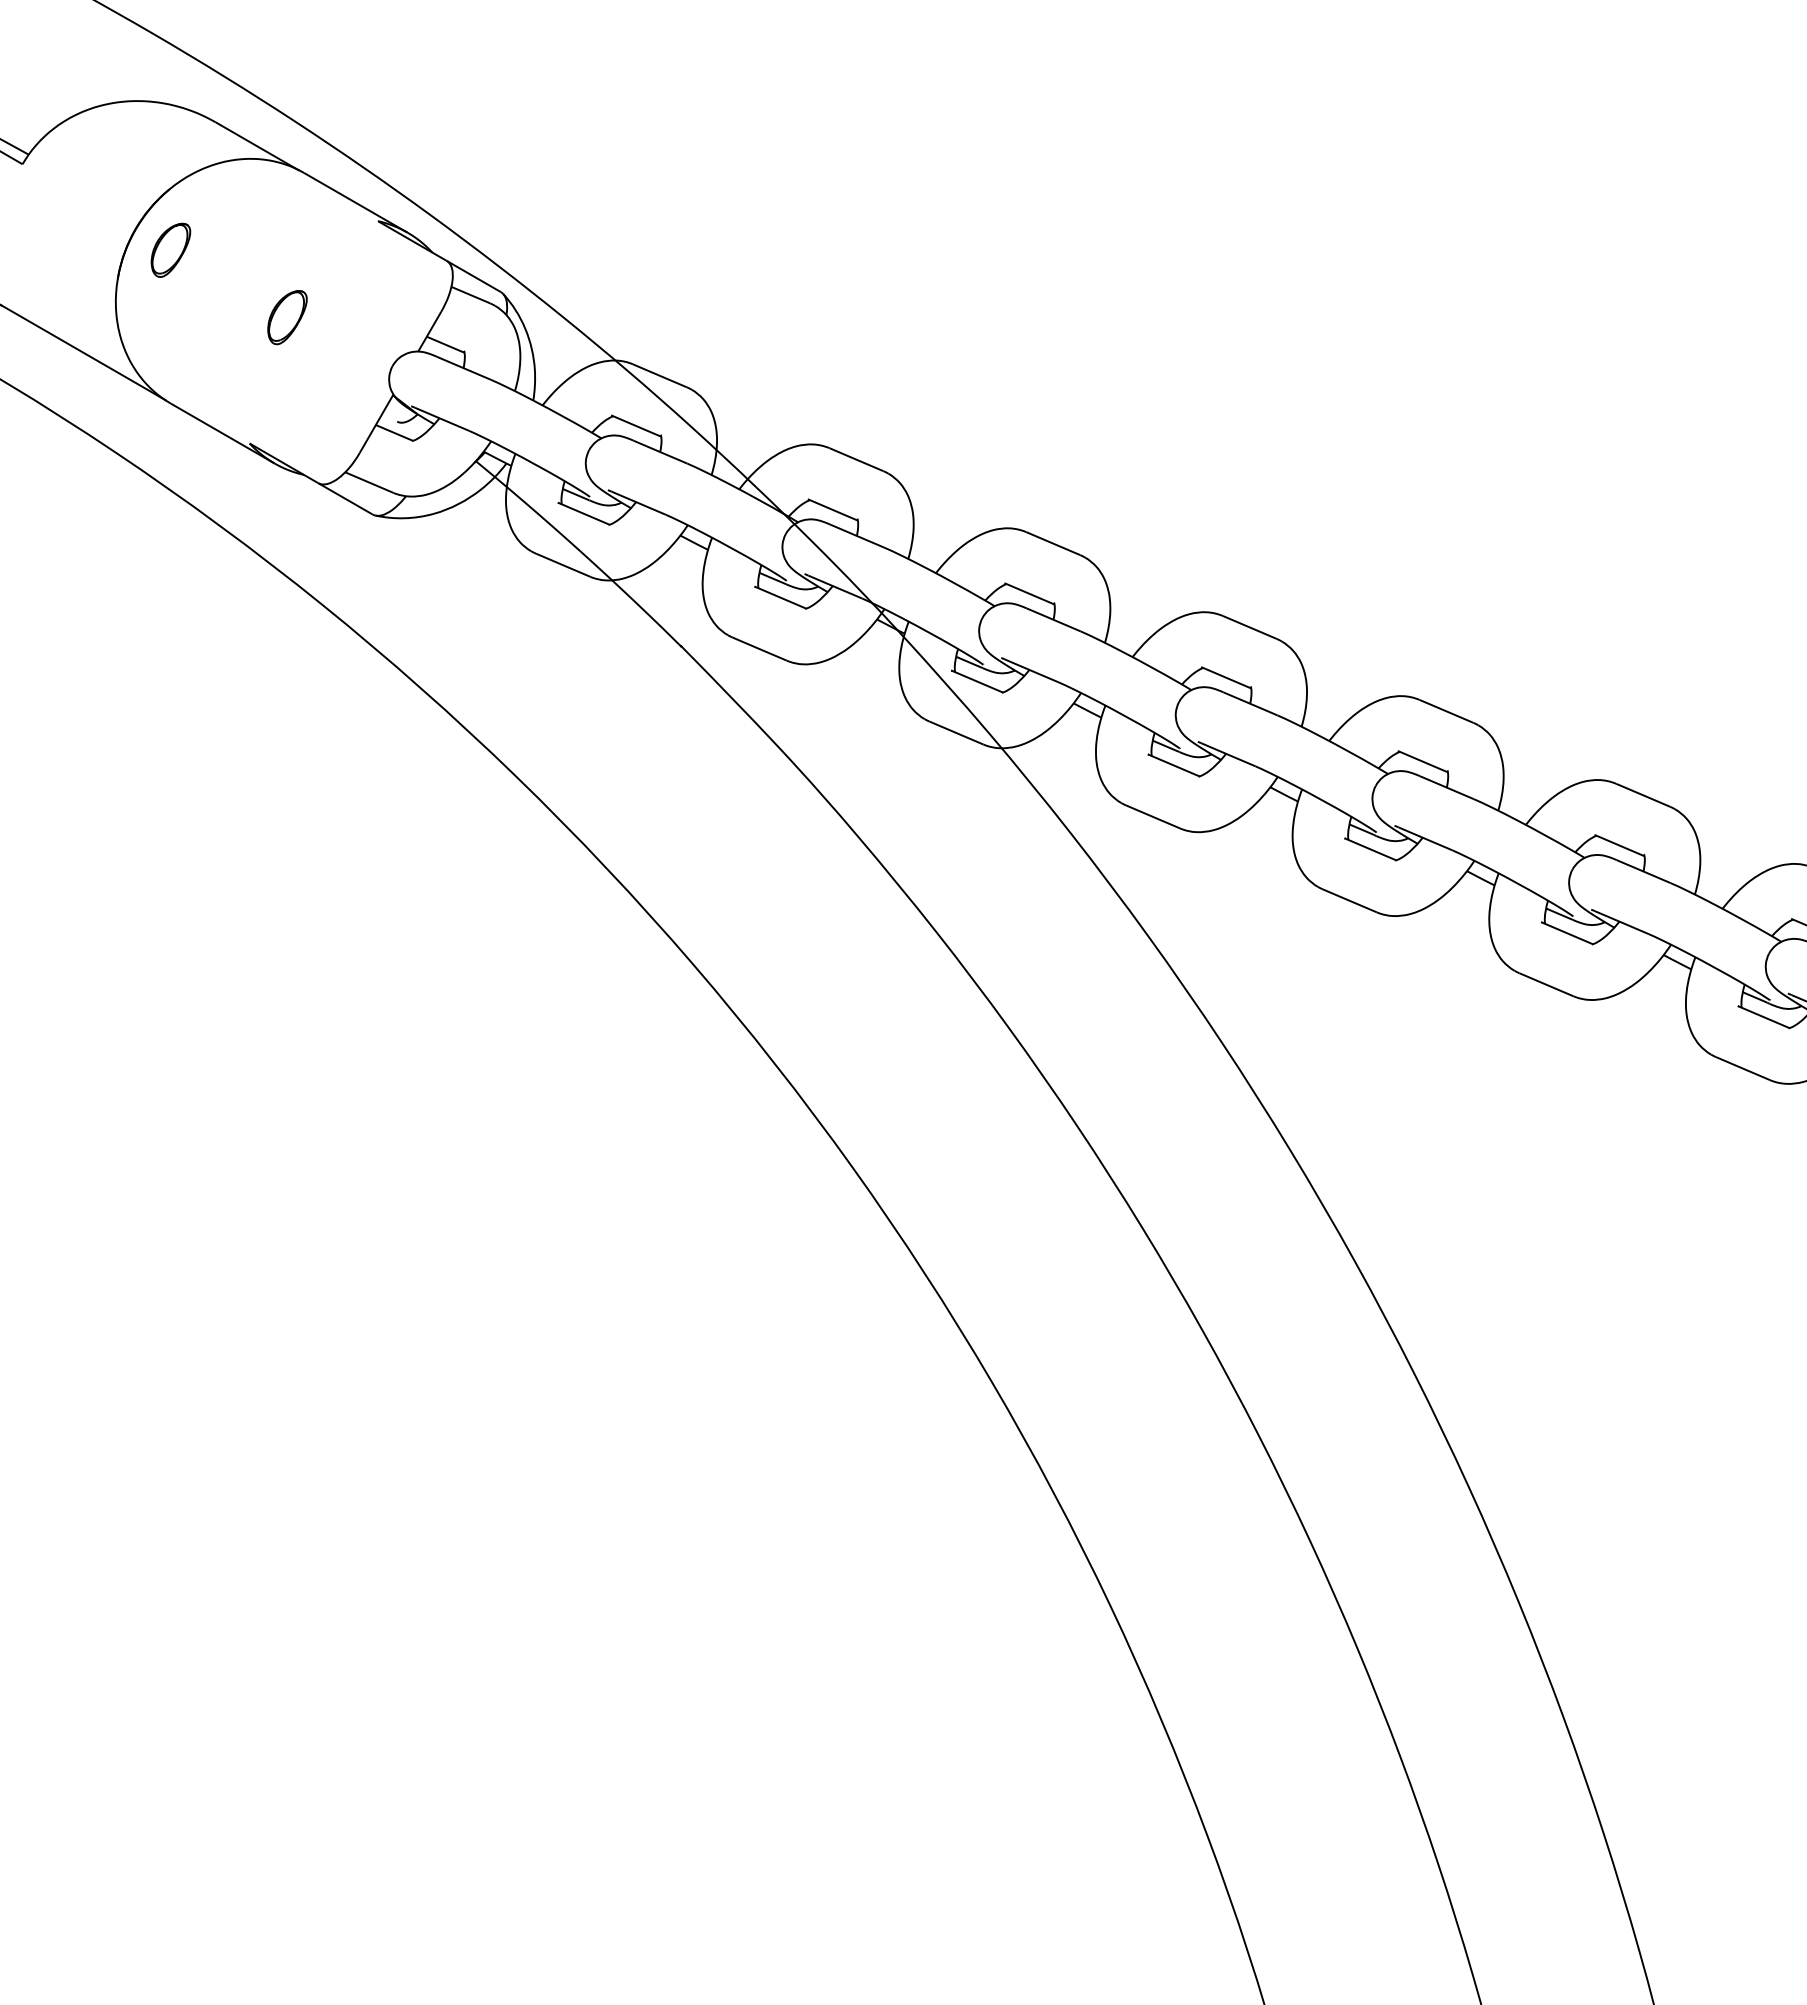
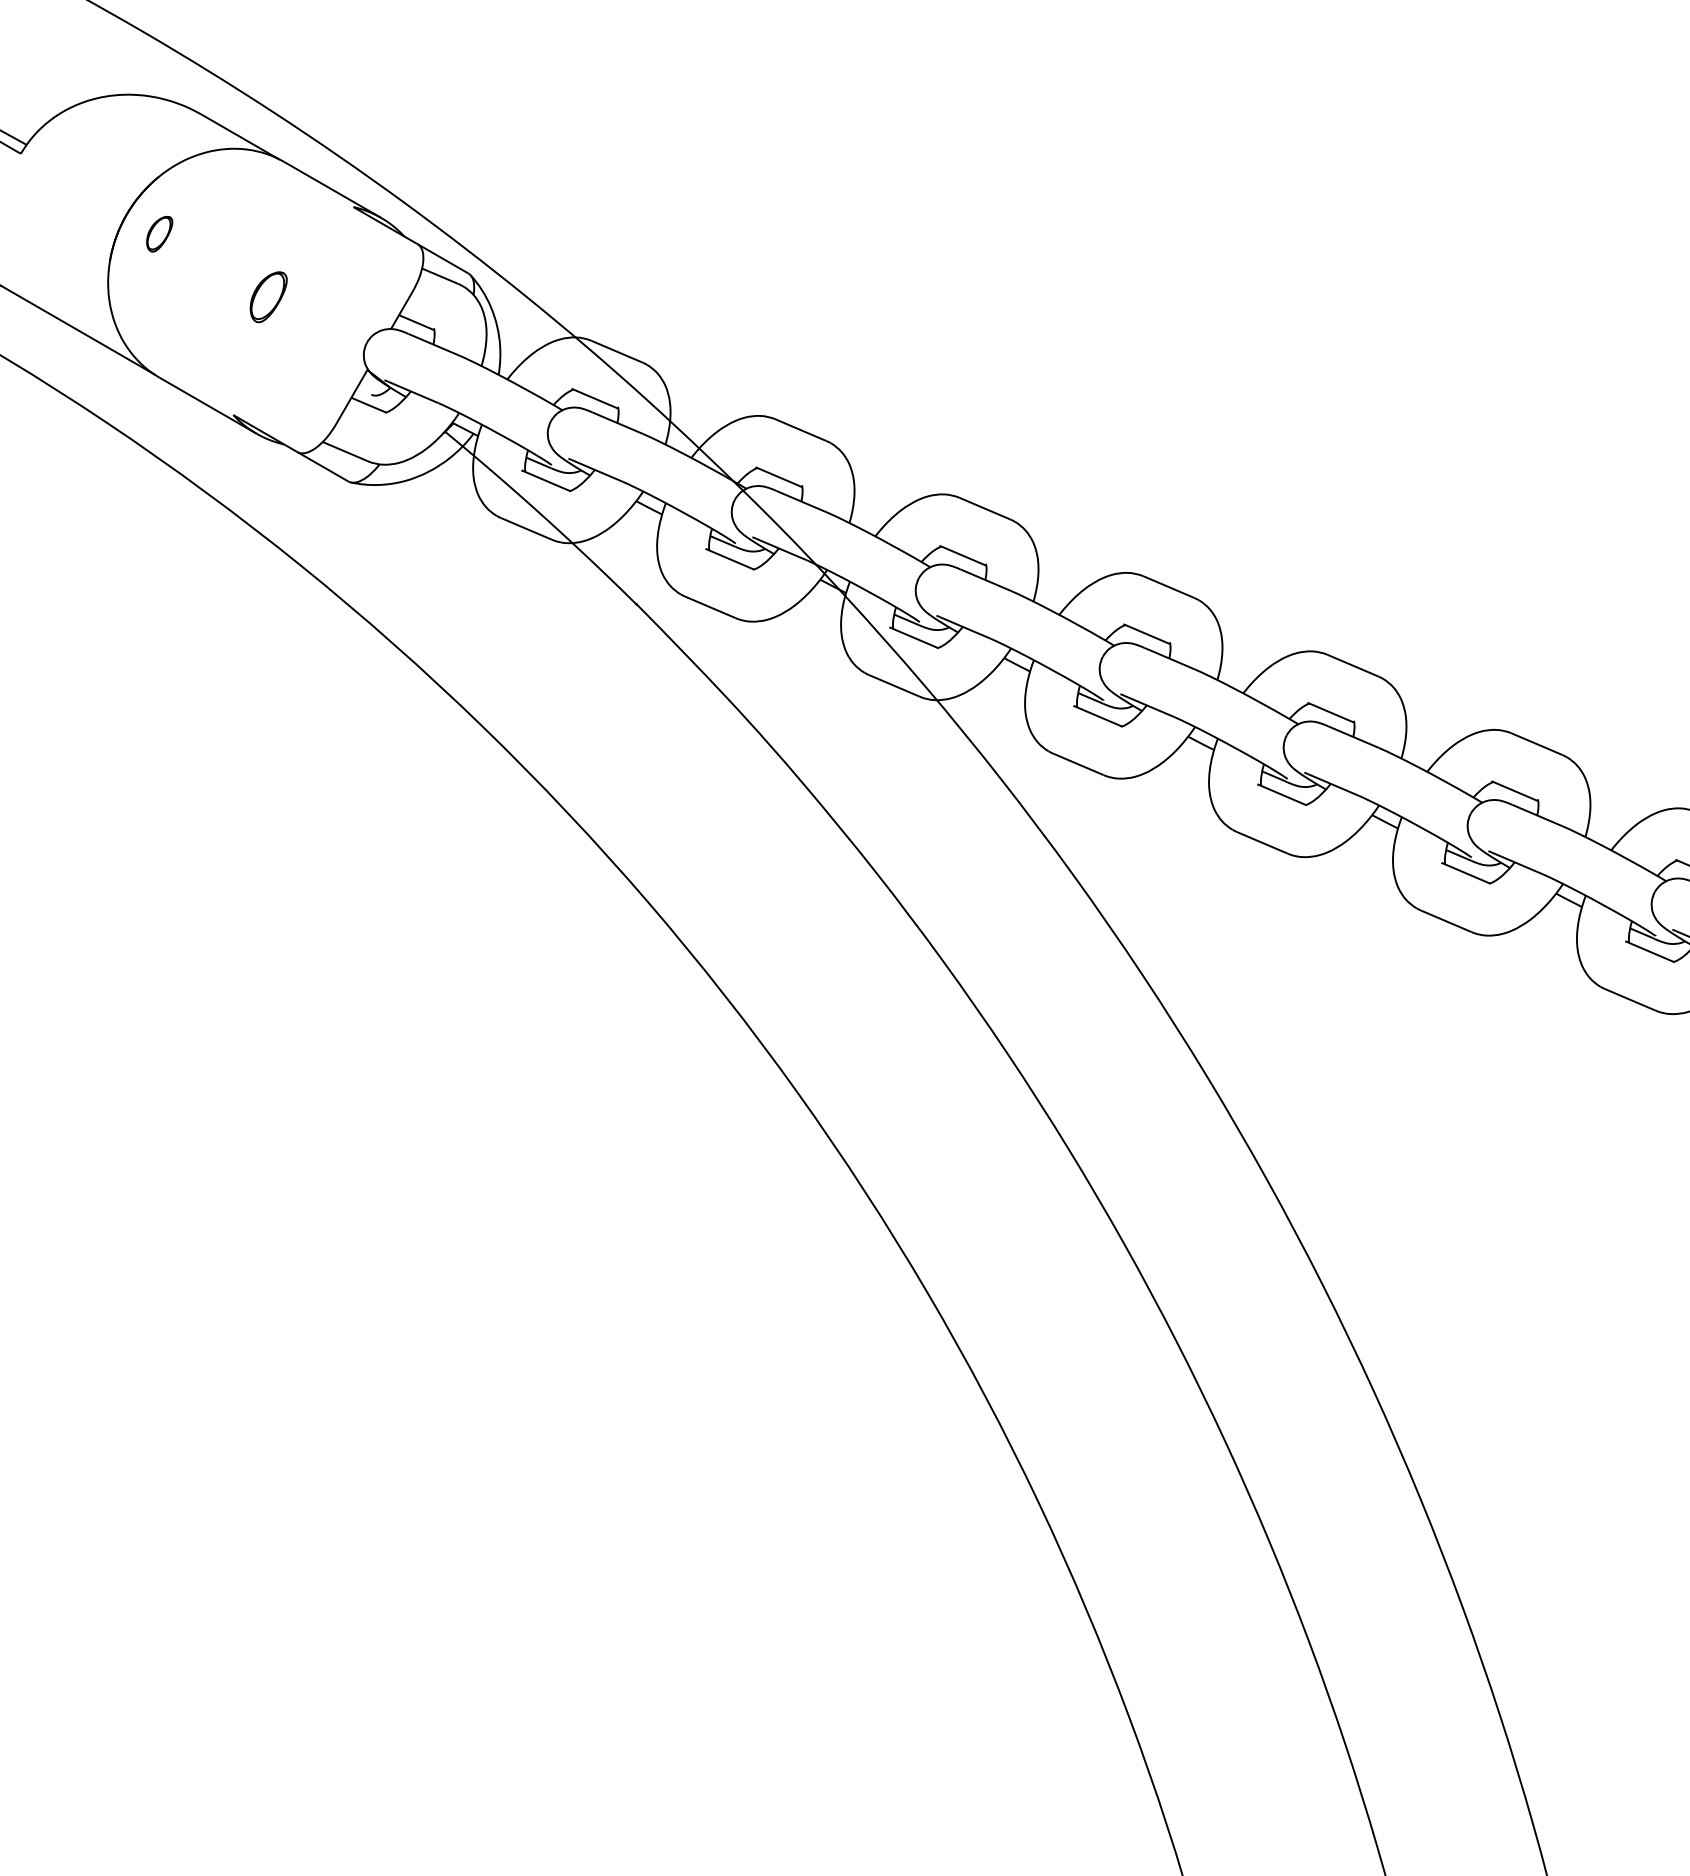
part: (170, 249) -> (159, 233), size x0.7

